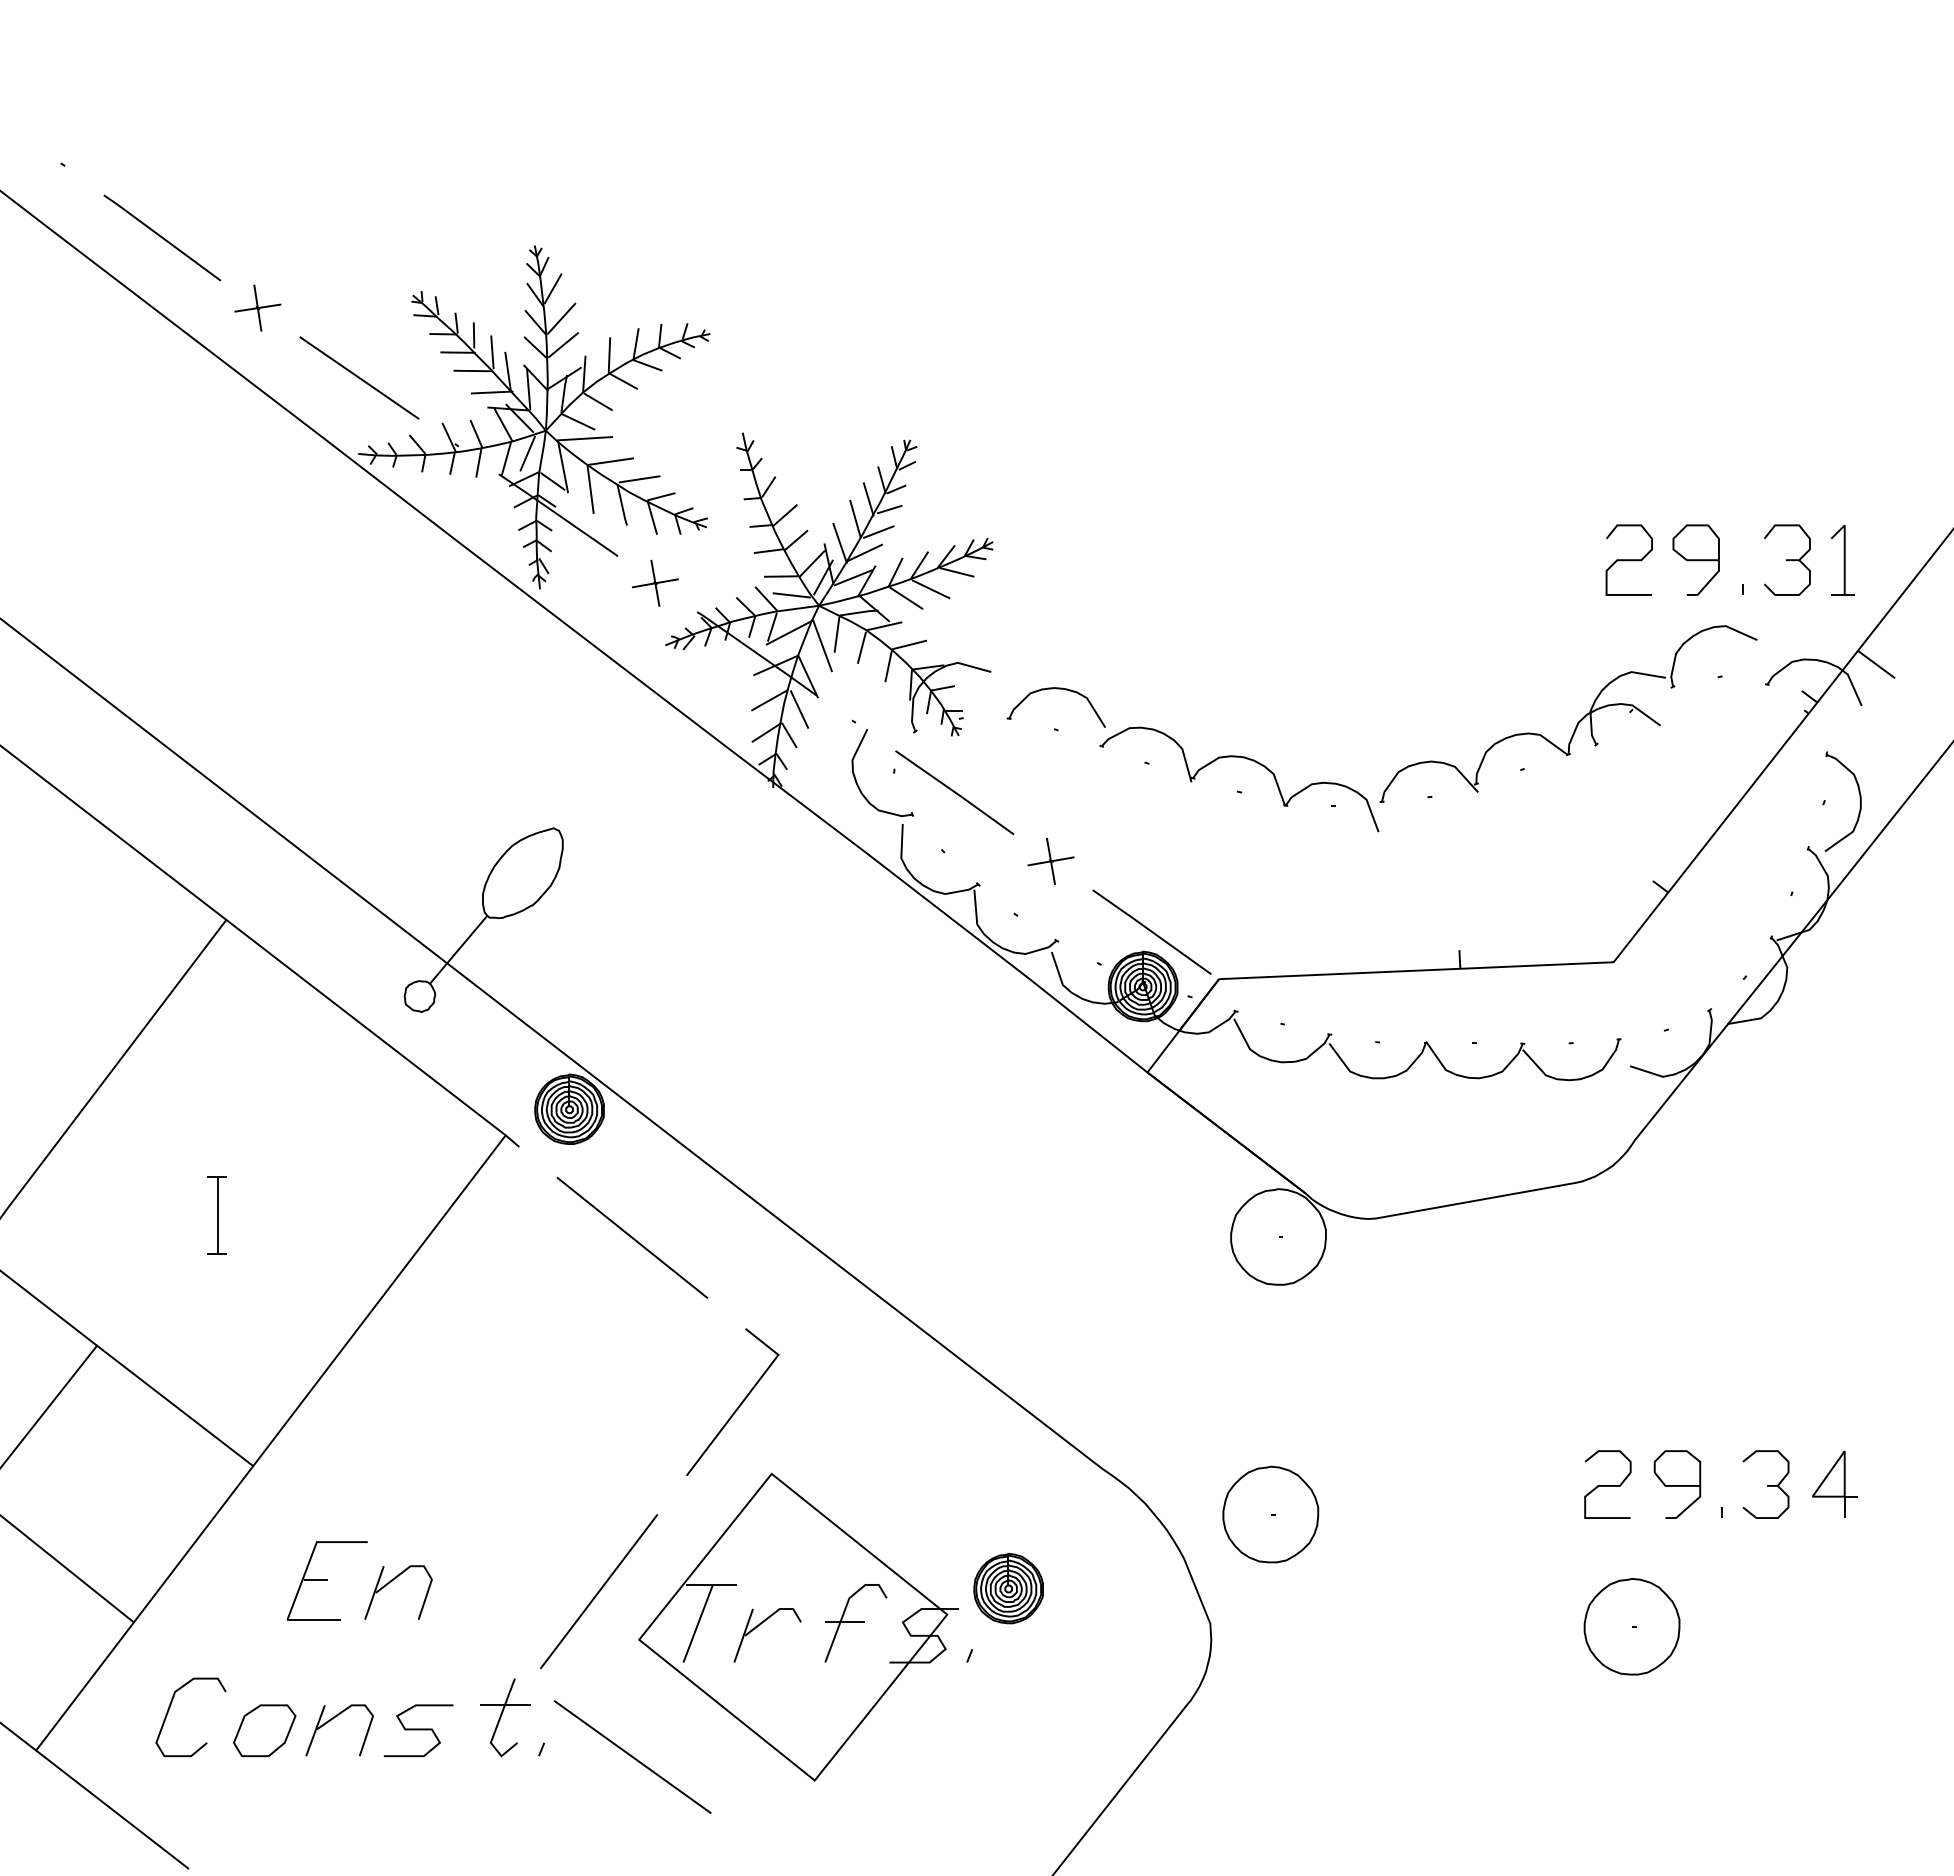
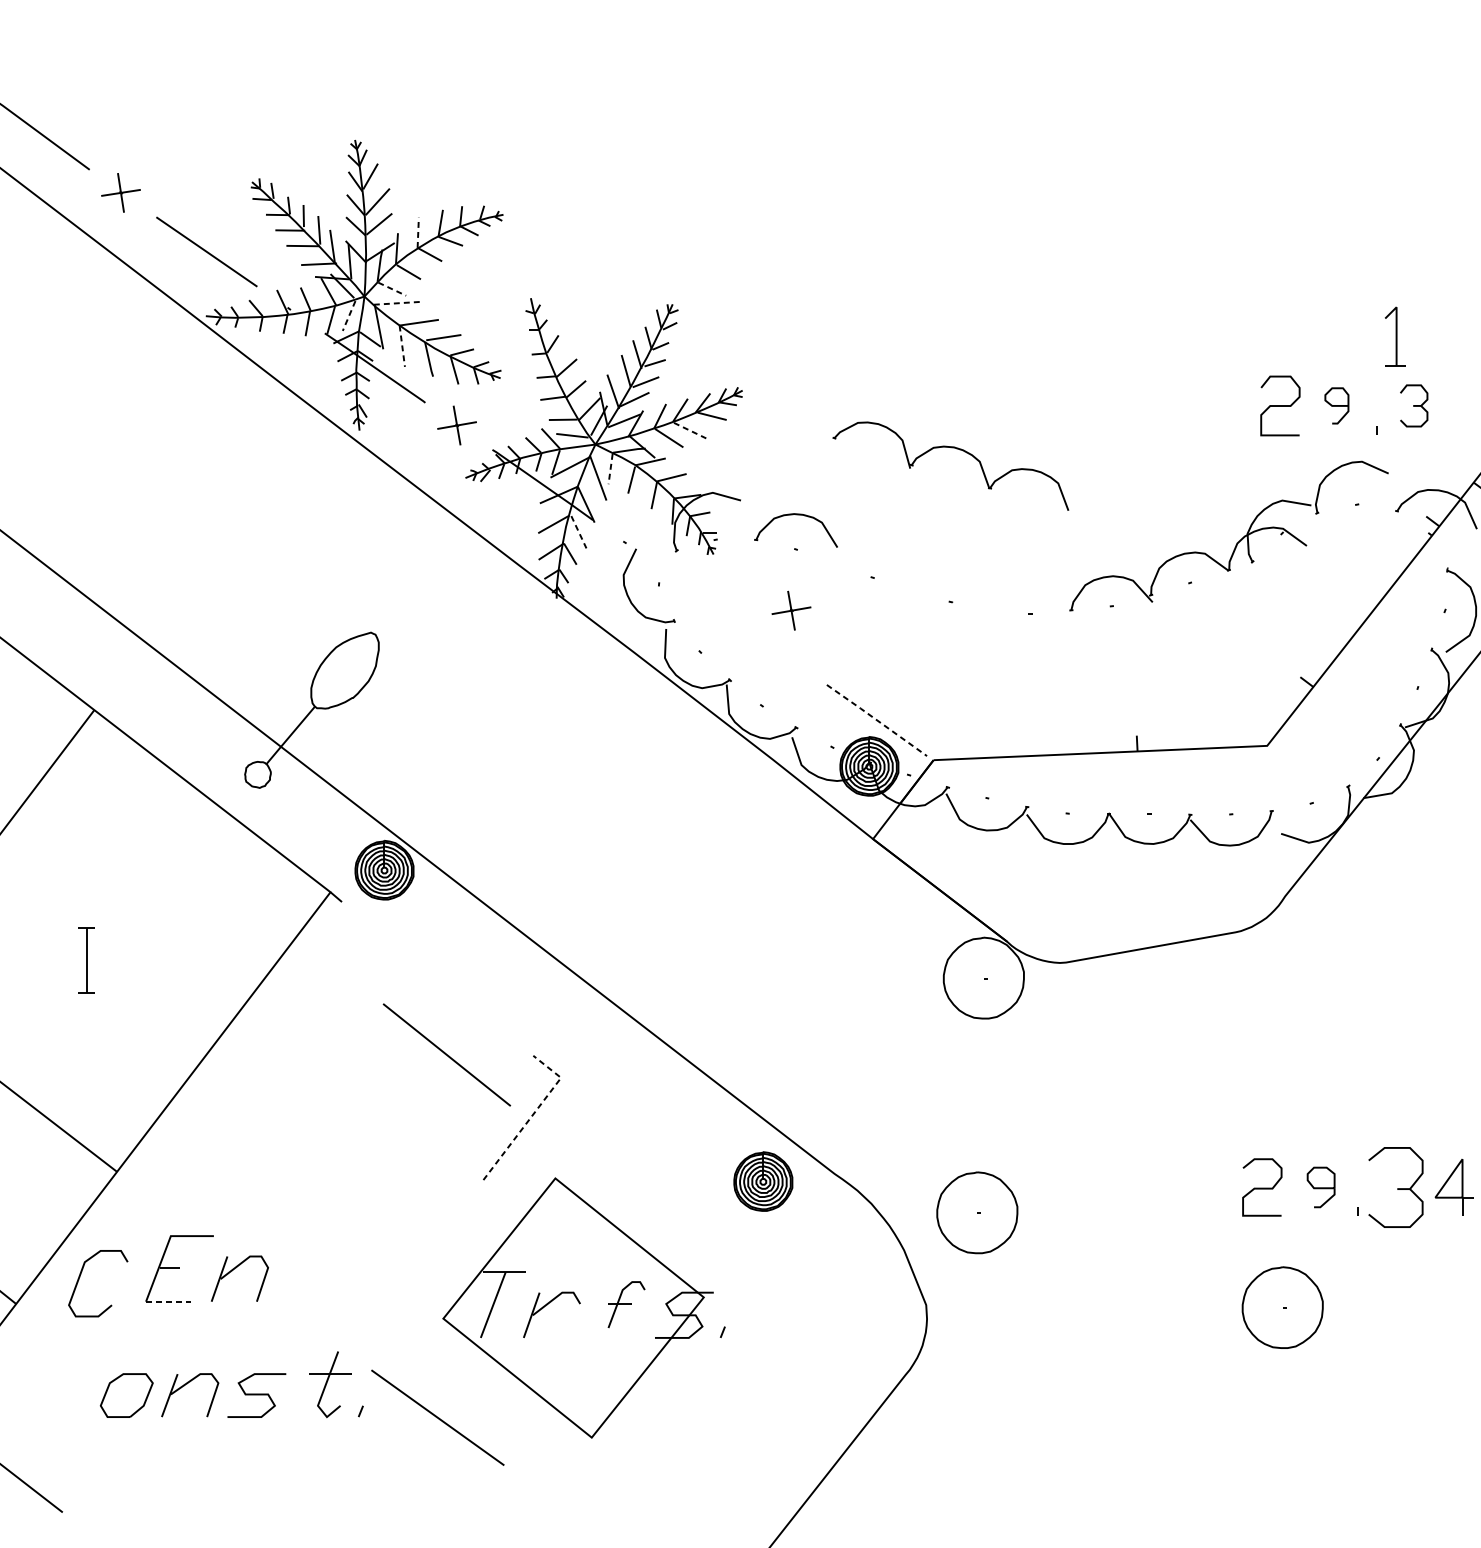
line: (609, 355) -> (418, 232), solid -> dashed
line: (579, 422) -> (392, 289), solid -> dashed
line: (585, 438) -> (397, 303), solid -> dashed
line: (527, 454) -> (348, 316), solid -> dashed
line: (590, 489) -> (402, 346), solid -> dashed
part: (1695, 559) -> (1336, 405), size x0.6
part: (1787, 559) -> (1414, 405), size x0.7
part: (1842, 559) -> (1394, 336), moved
line: (931, 589) -> (690, 430), solid -> dashed
line: (836, 635) -> (610, 469), solid -> dashed
line: (799, 709) -> (578, 532), solid -> dashed
part: (1246, 759) -> (956, 449), moved
line: (954, 792) -> (709, 602), removed
part: (1050, 860) -> (791, 610), moved
line: (1152, 932) -> (877, 720), solid -> dashed
line: (632, 1237) -> (447, 1054), moved
line: (745, 1397) -> (533, 1113), solid -> dashed
part: (1677, 1484) -> (1321, 1187), size x0.7
part: (1765, 1484) -> (1395, 1187), size x1.4
part: (1008, 1588) -> (763, 1181), moved
line: (598, 1591) -> (408, 1277), removed
line: (314, 1619) -> (168, 1301), solid -> dashed
part: (855, 1623) -> (626, 1304), size x0.7
curve: (169, 1710) -> (80, 1277), moved

